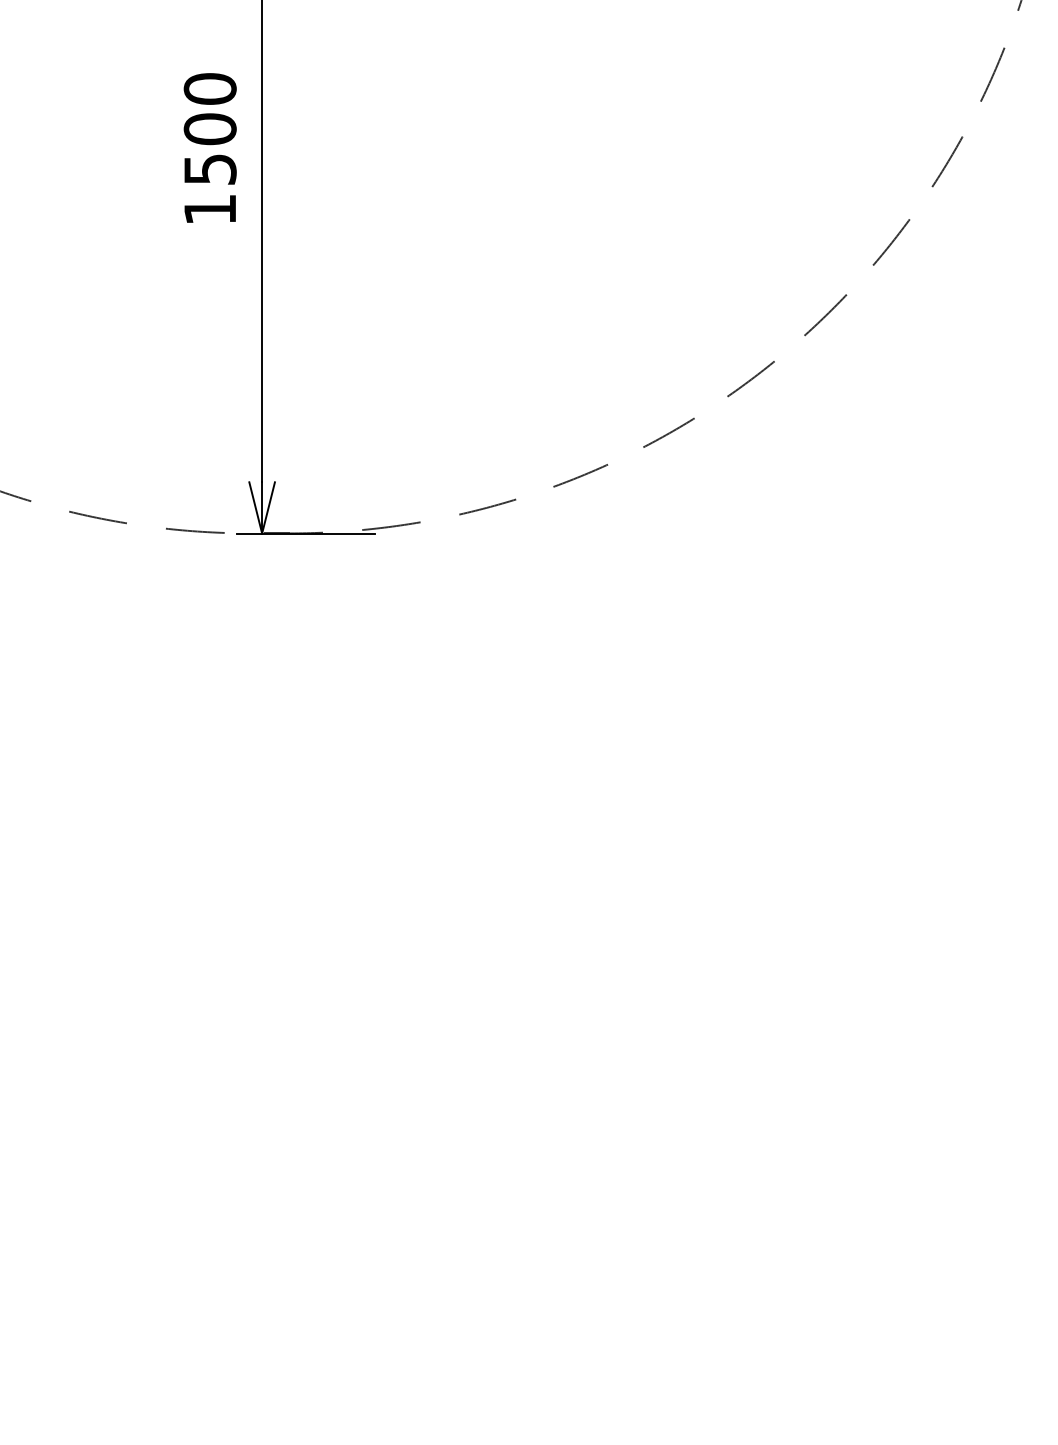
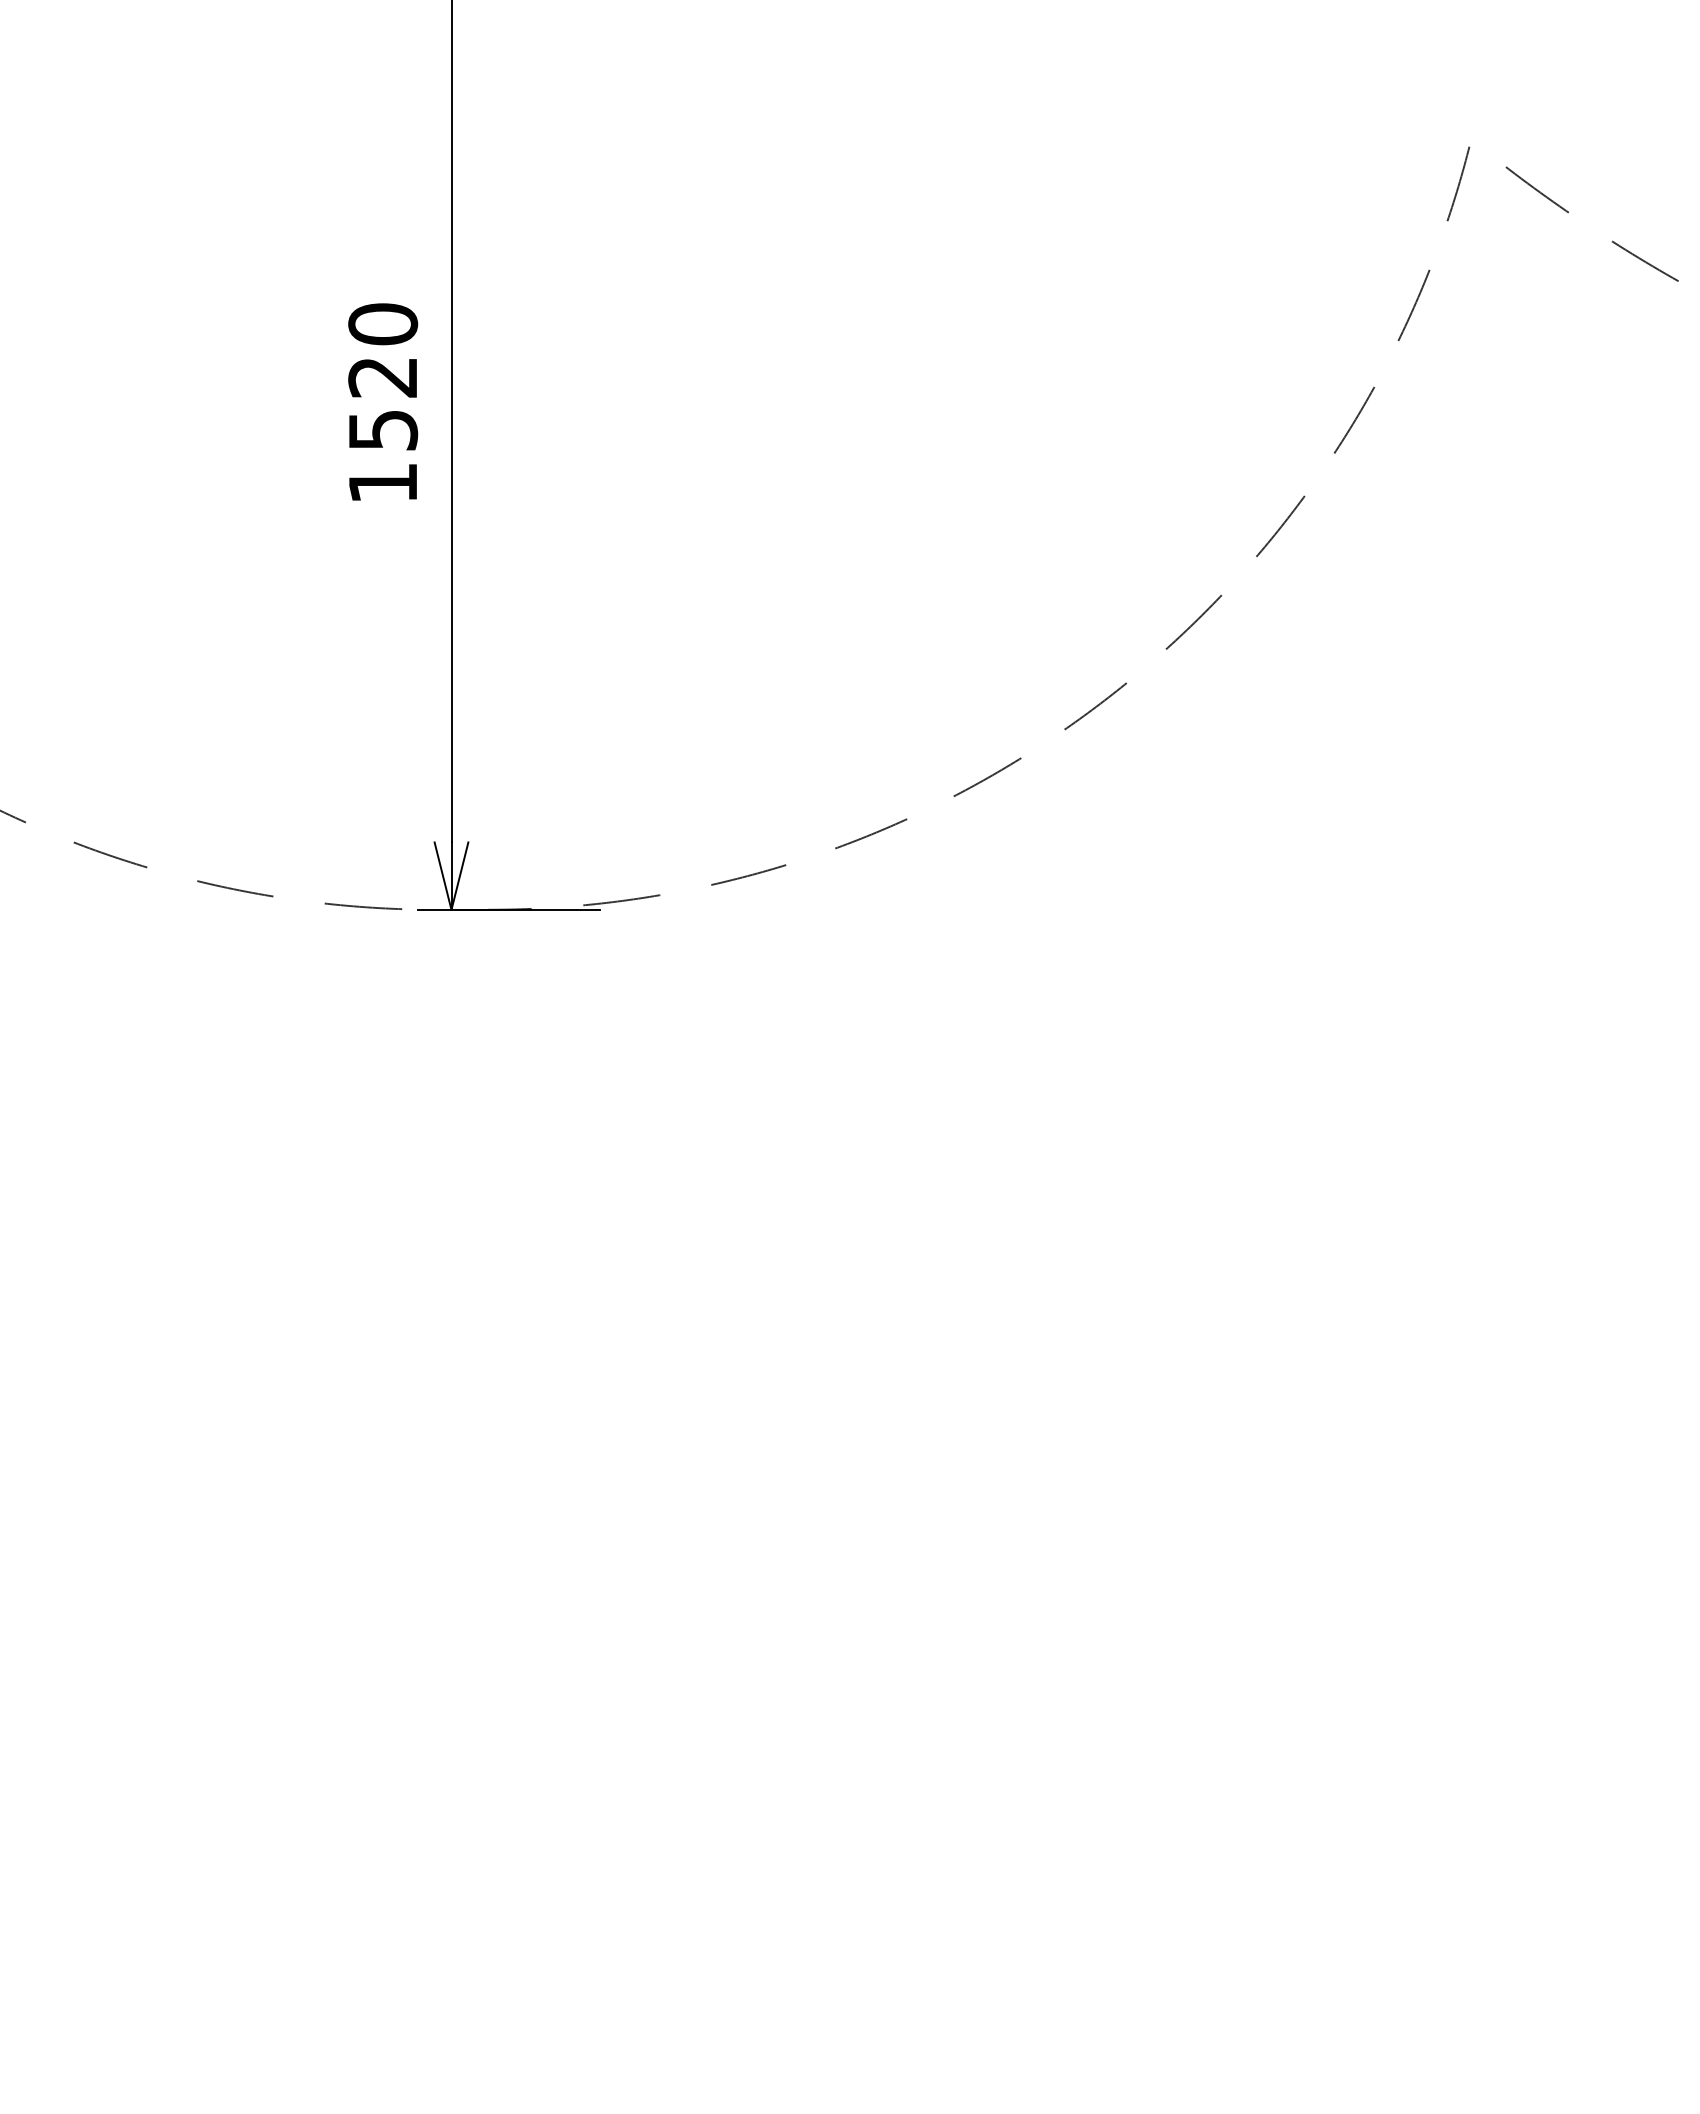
text: (210, 129) -> (383, 377), 1500 -> 1520

